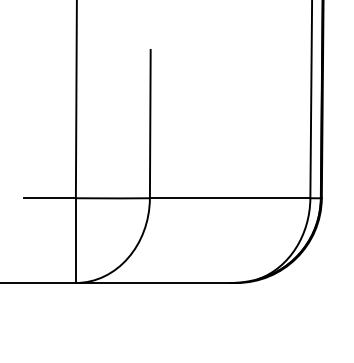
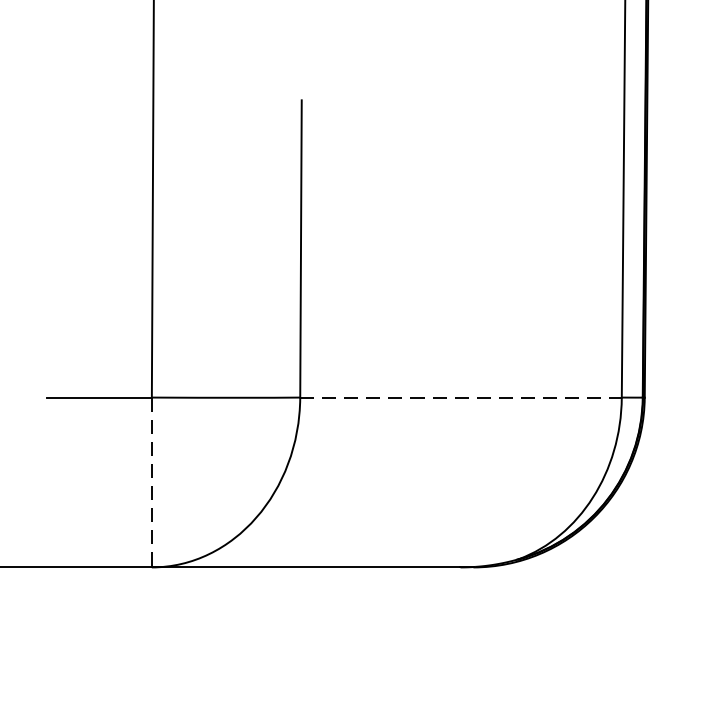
line: (230, 198) -> (461, 398), solid -> dashed
line: (75, 241) -> (151, 484), solid -> dashed

